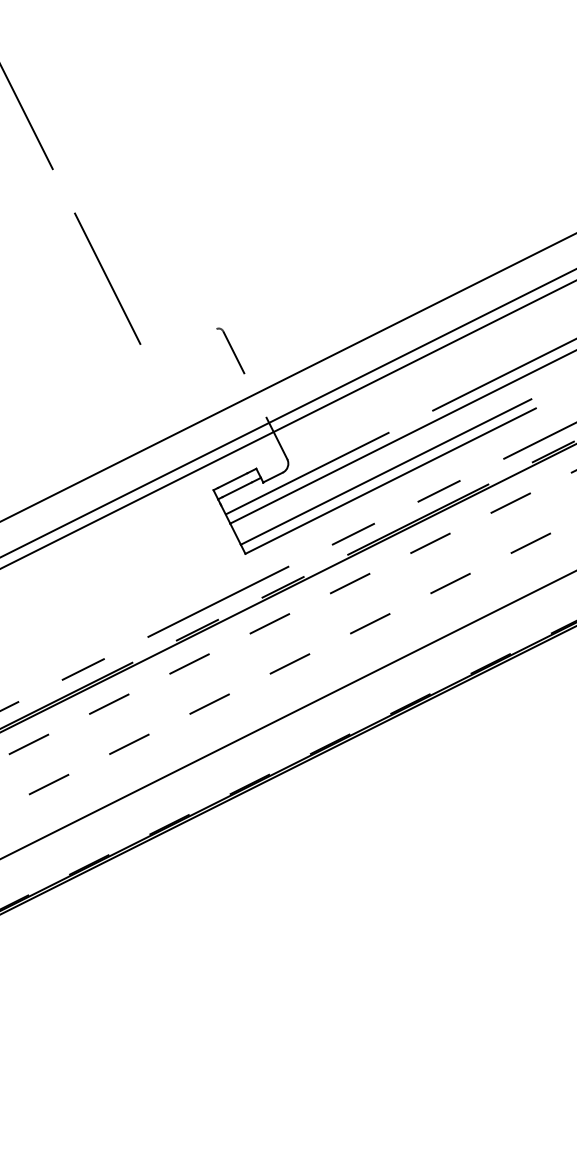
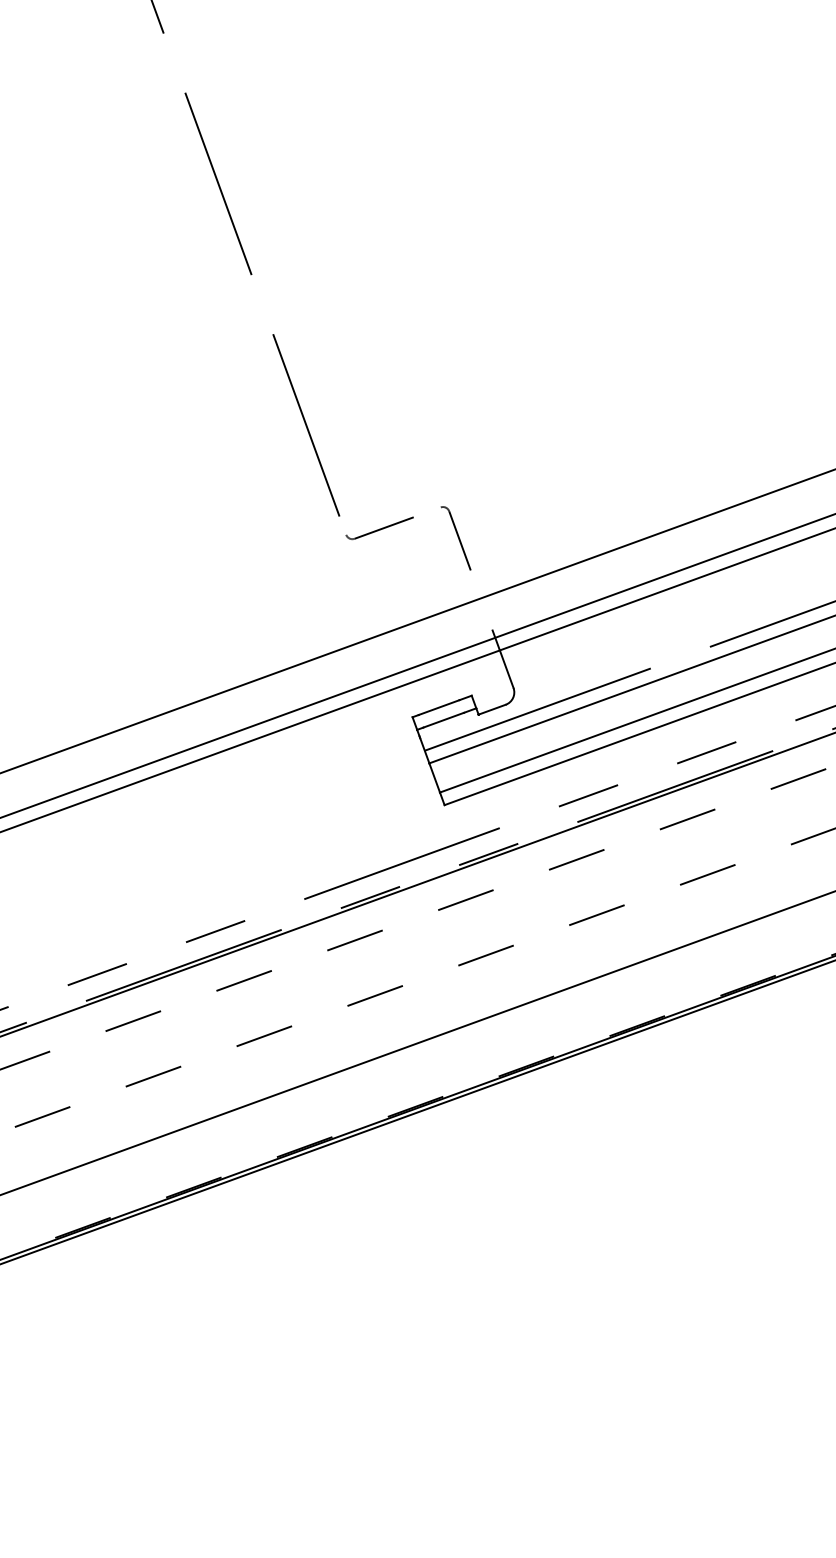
part: (172, 350) -> (379, 528), added

